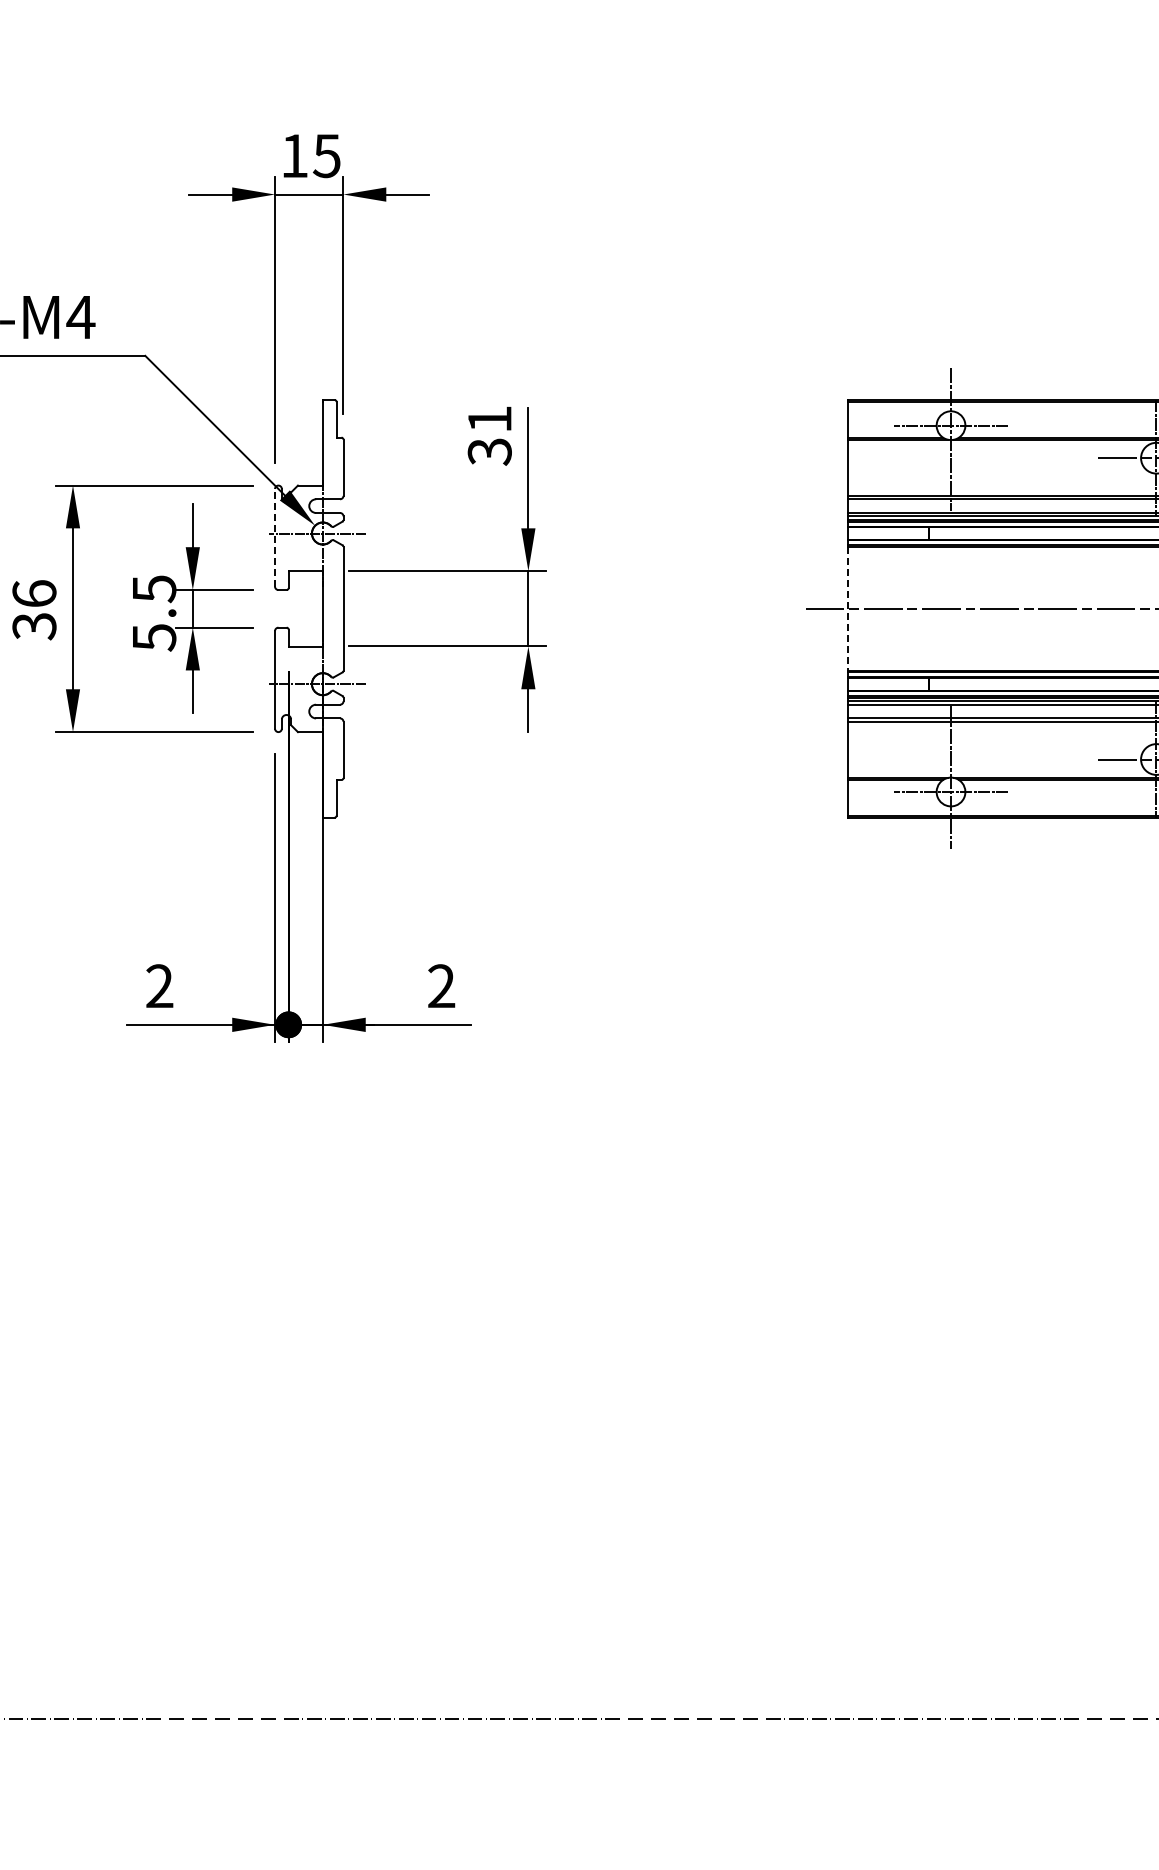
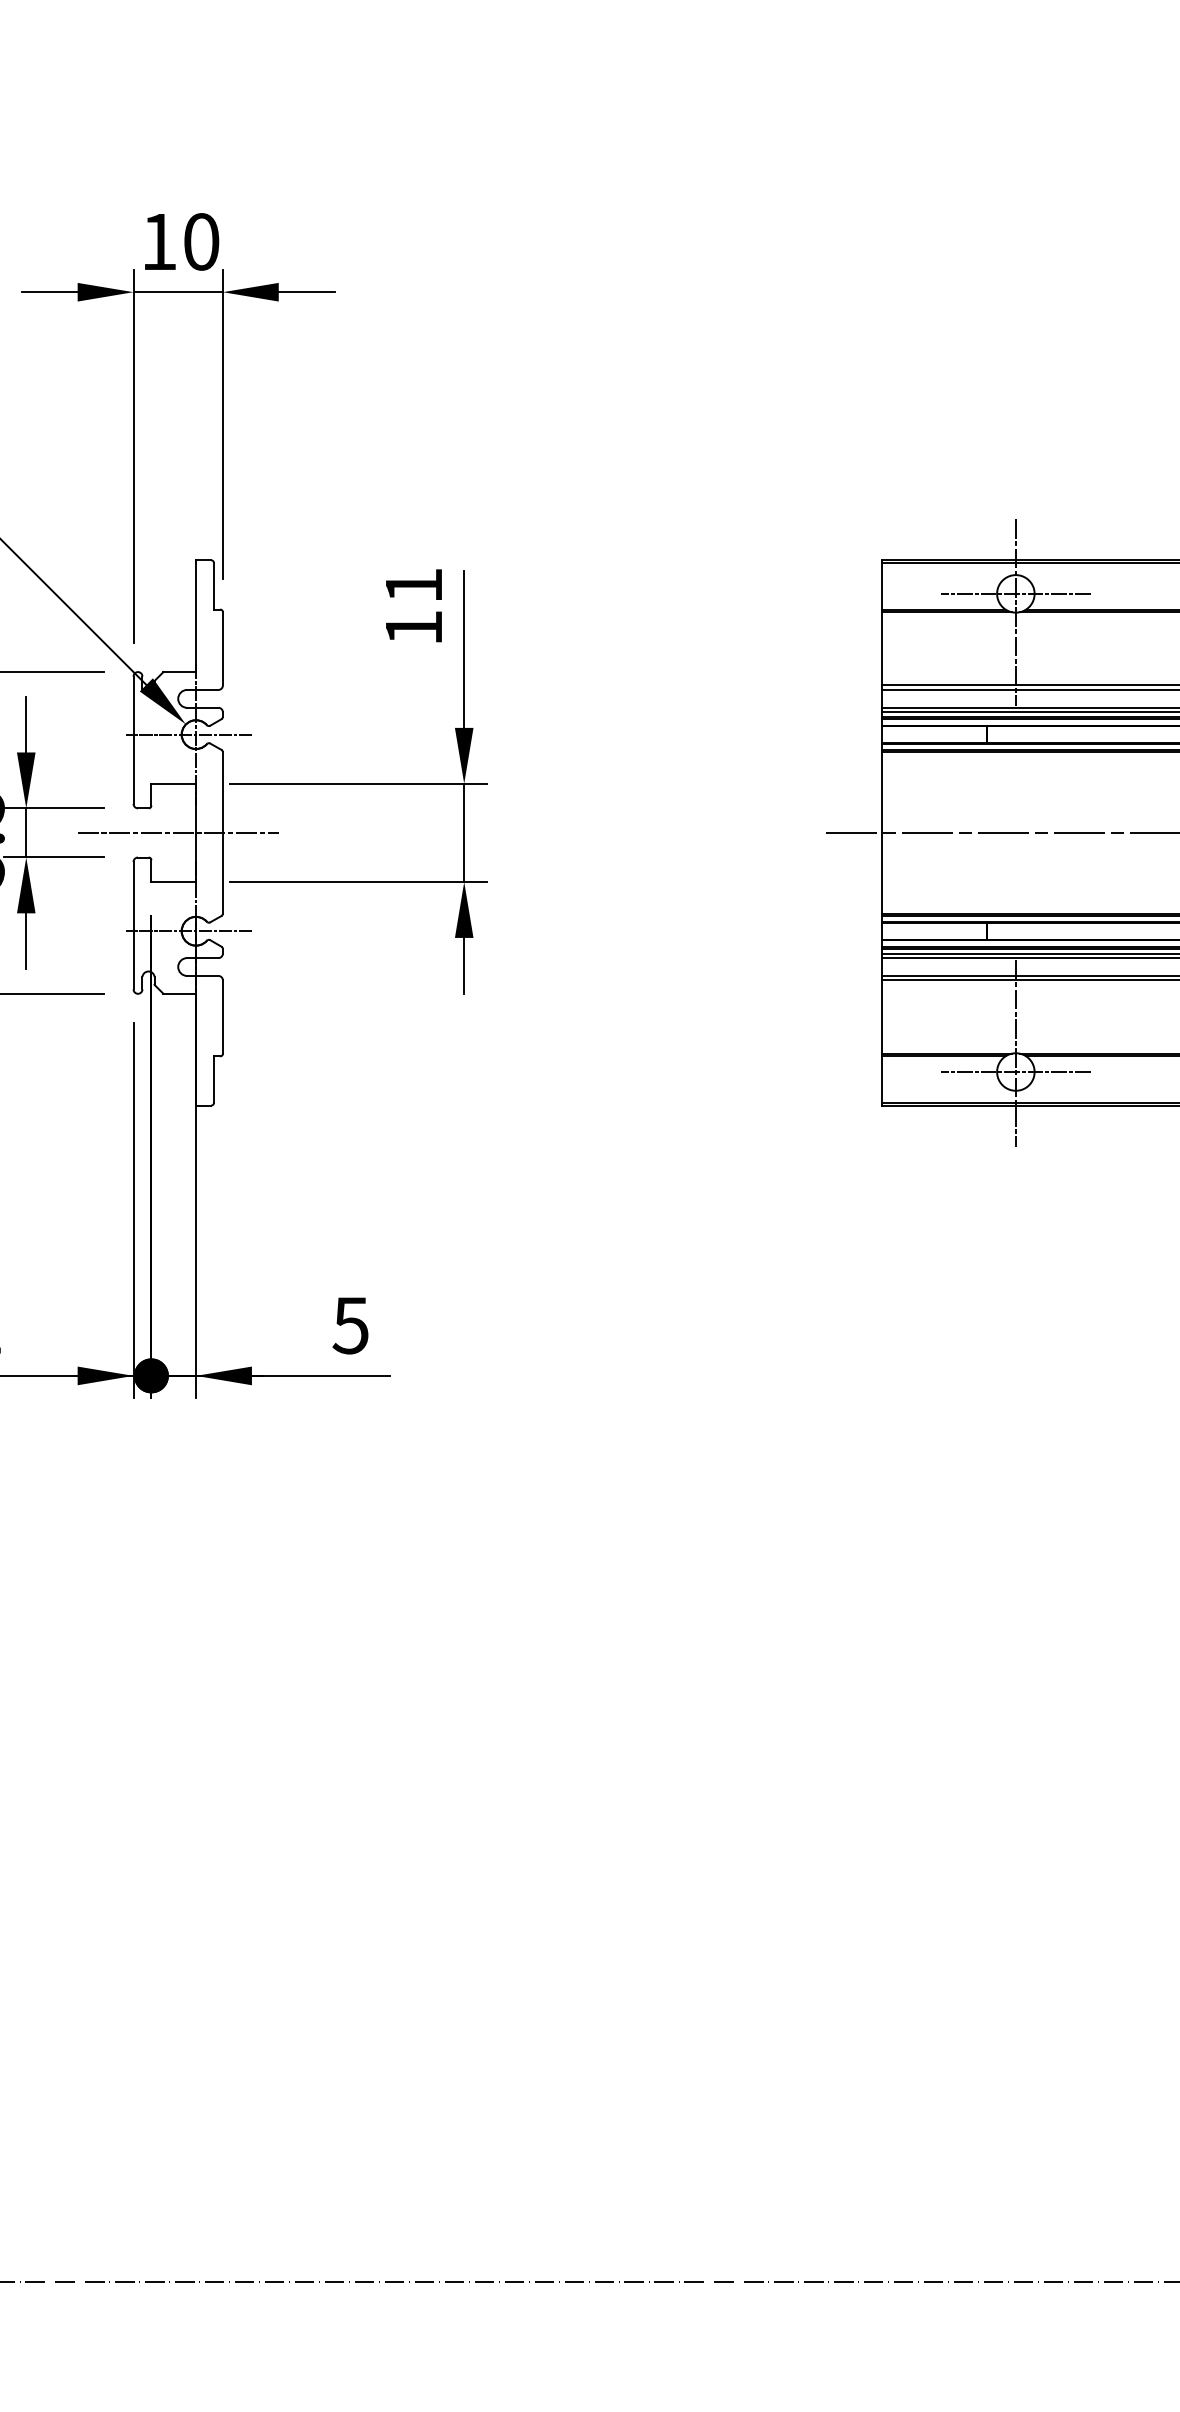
text: (326, 156) -> (200, 242), 15 -> 10
text: (489, 451) -> (413, 627), 31 -> 11
line: (275, 537) -> (134, 739), dashed -> solid
line: (309, 608) -> (178, 832), added
line: (848, 608) -> (882, 832), dashed -> solid
text: (441, 986) -> (350, 1325), 2 -> 5

